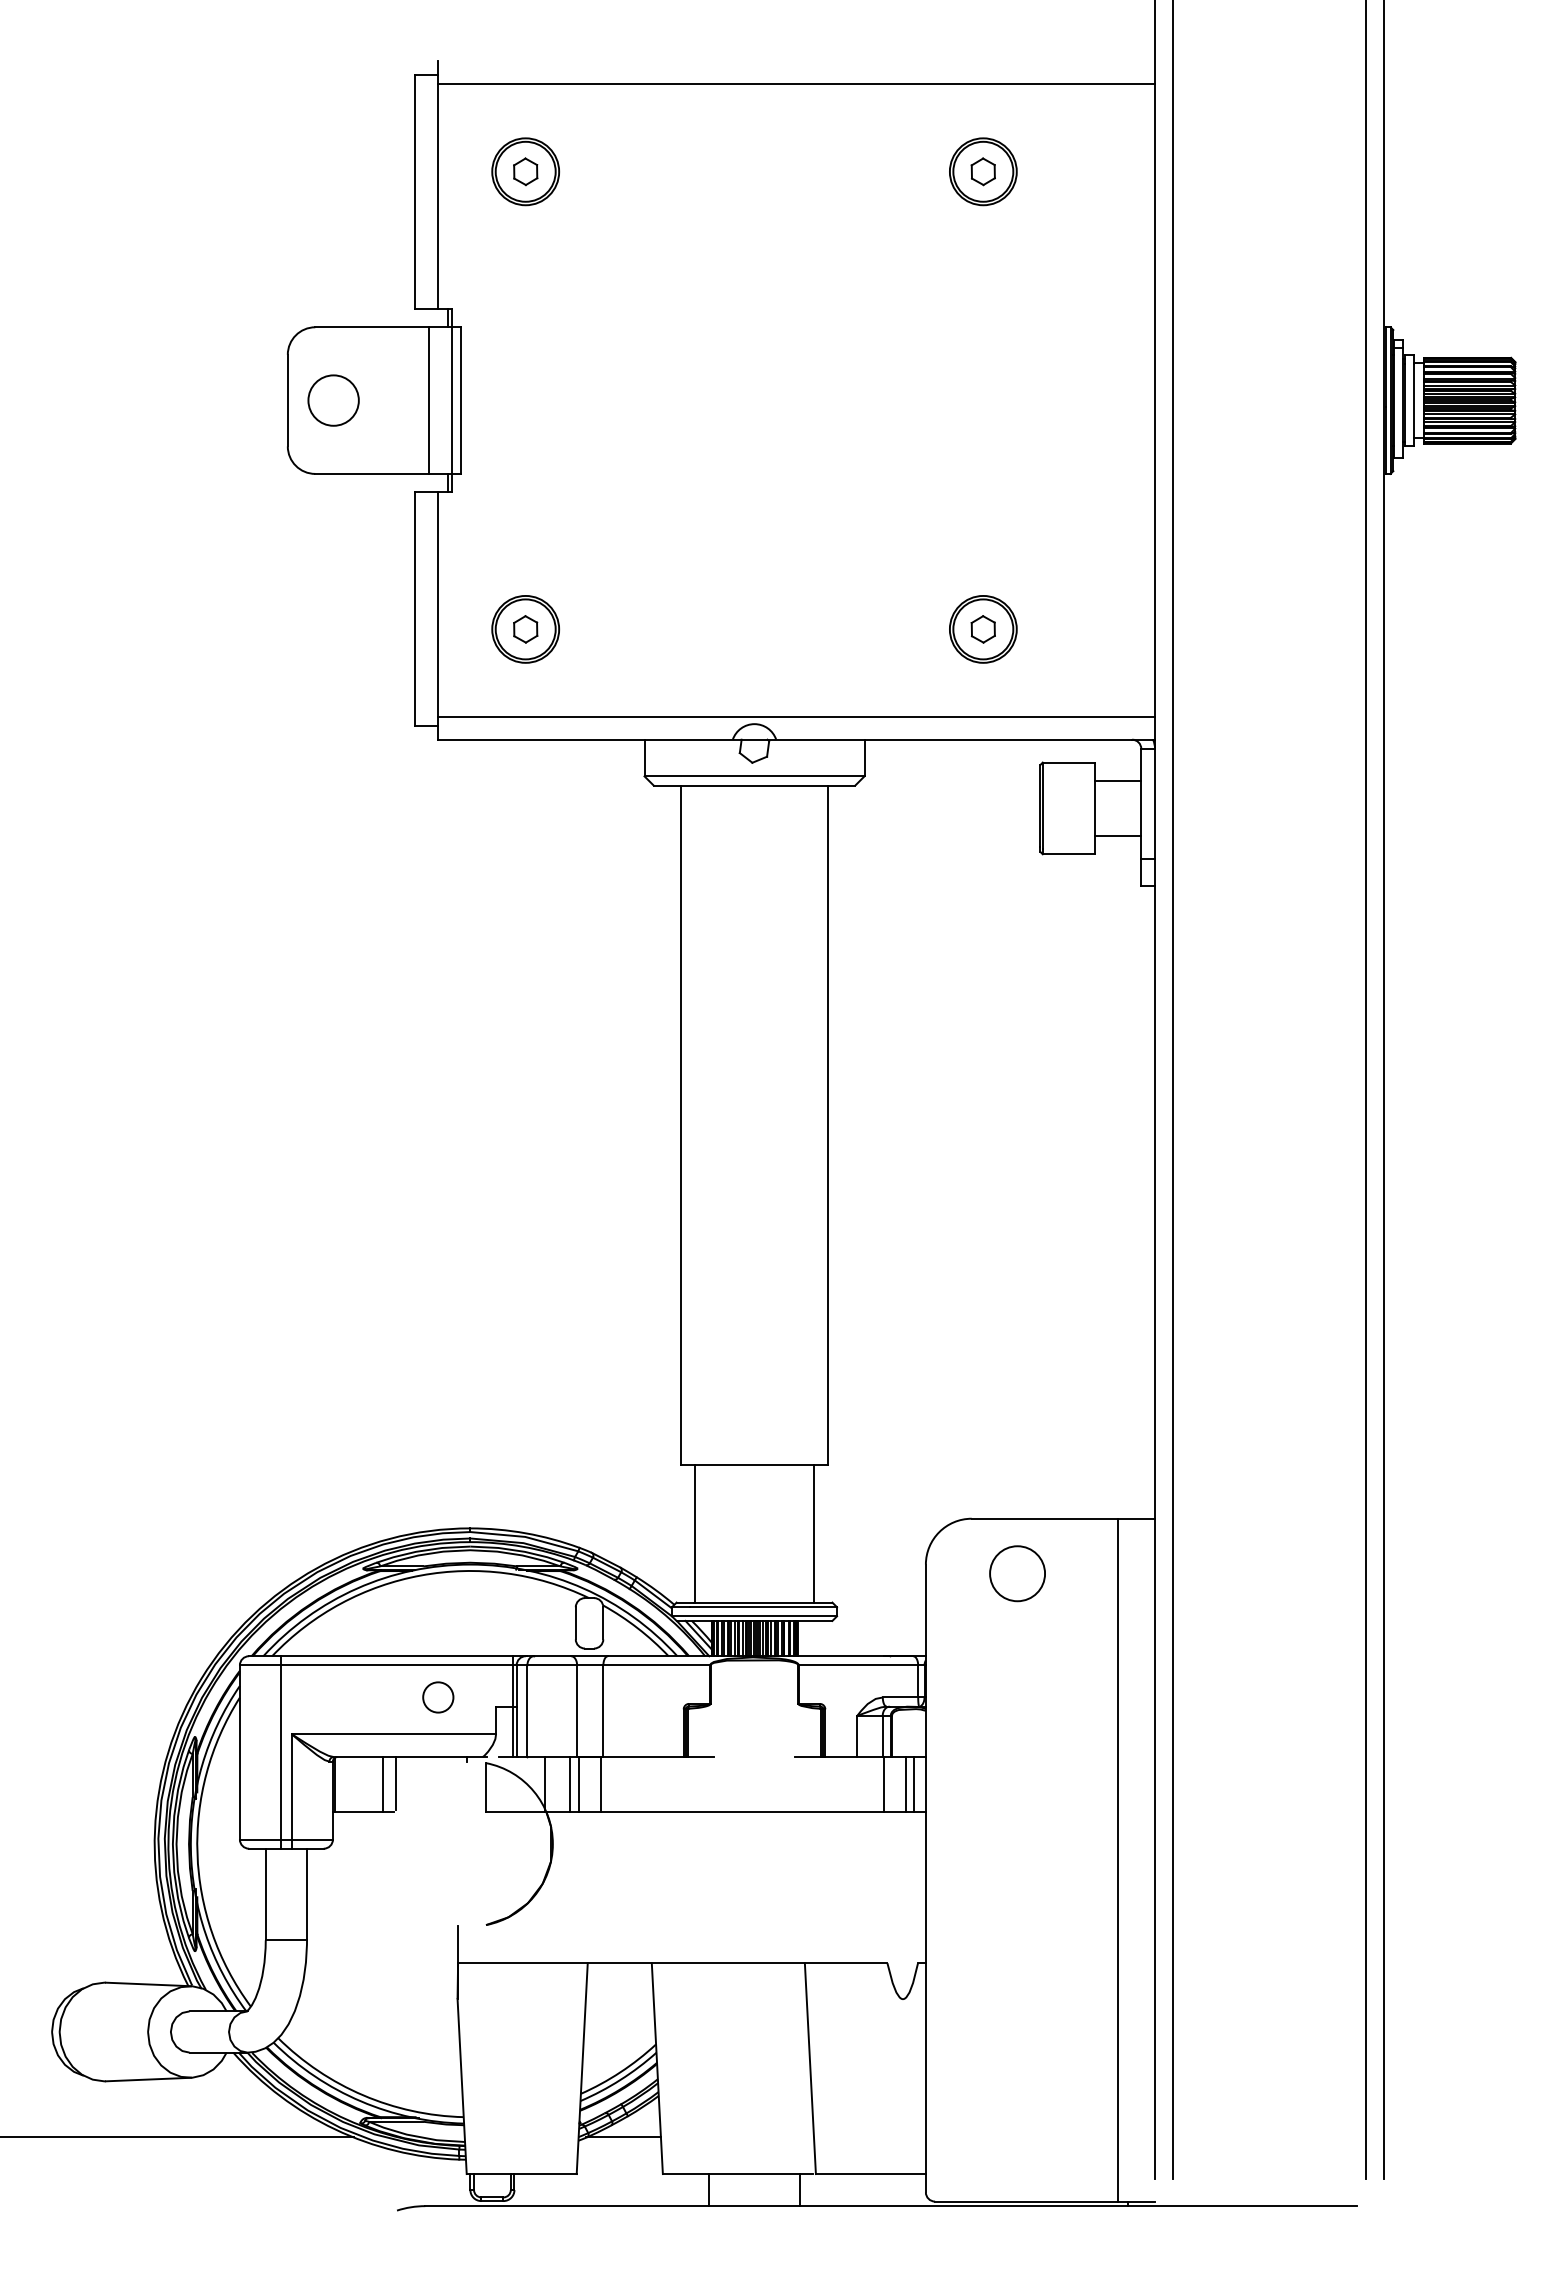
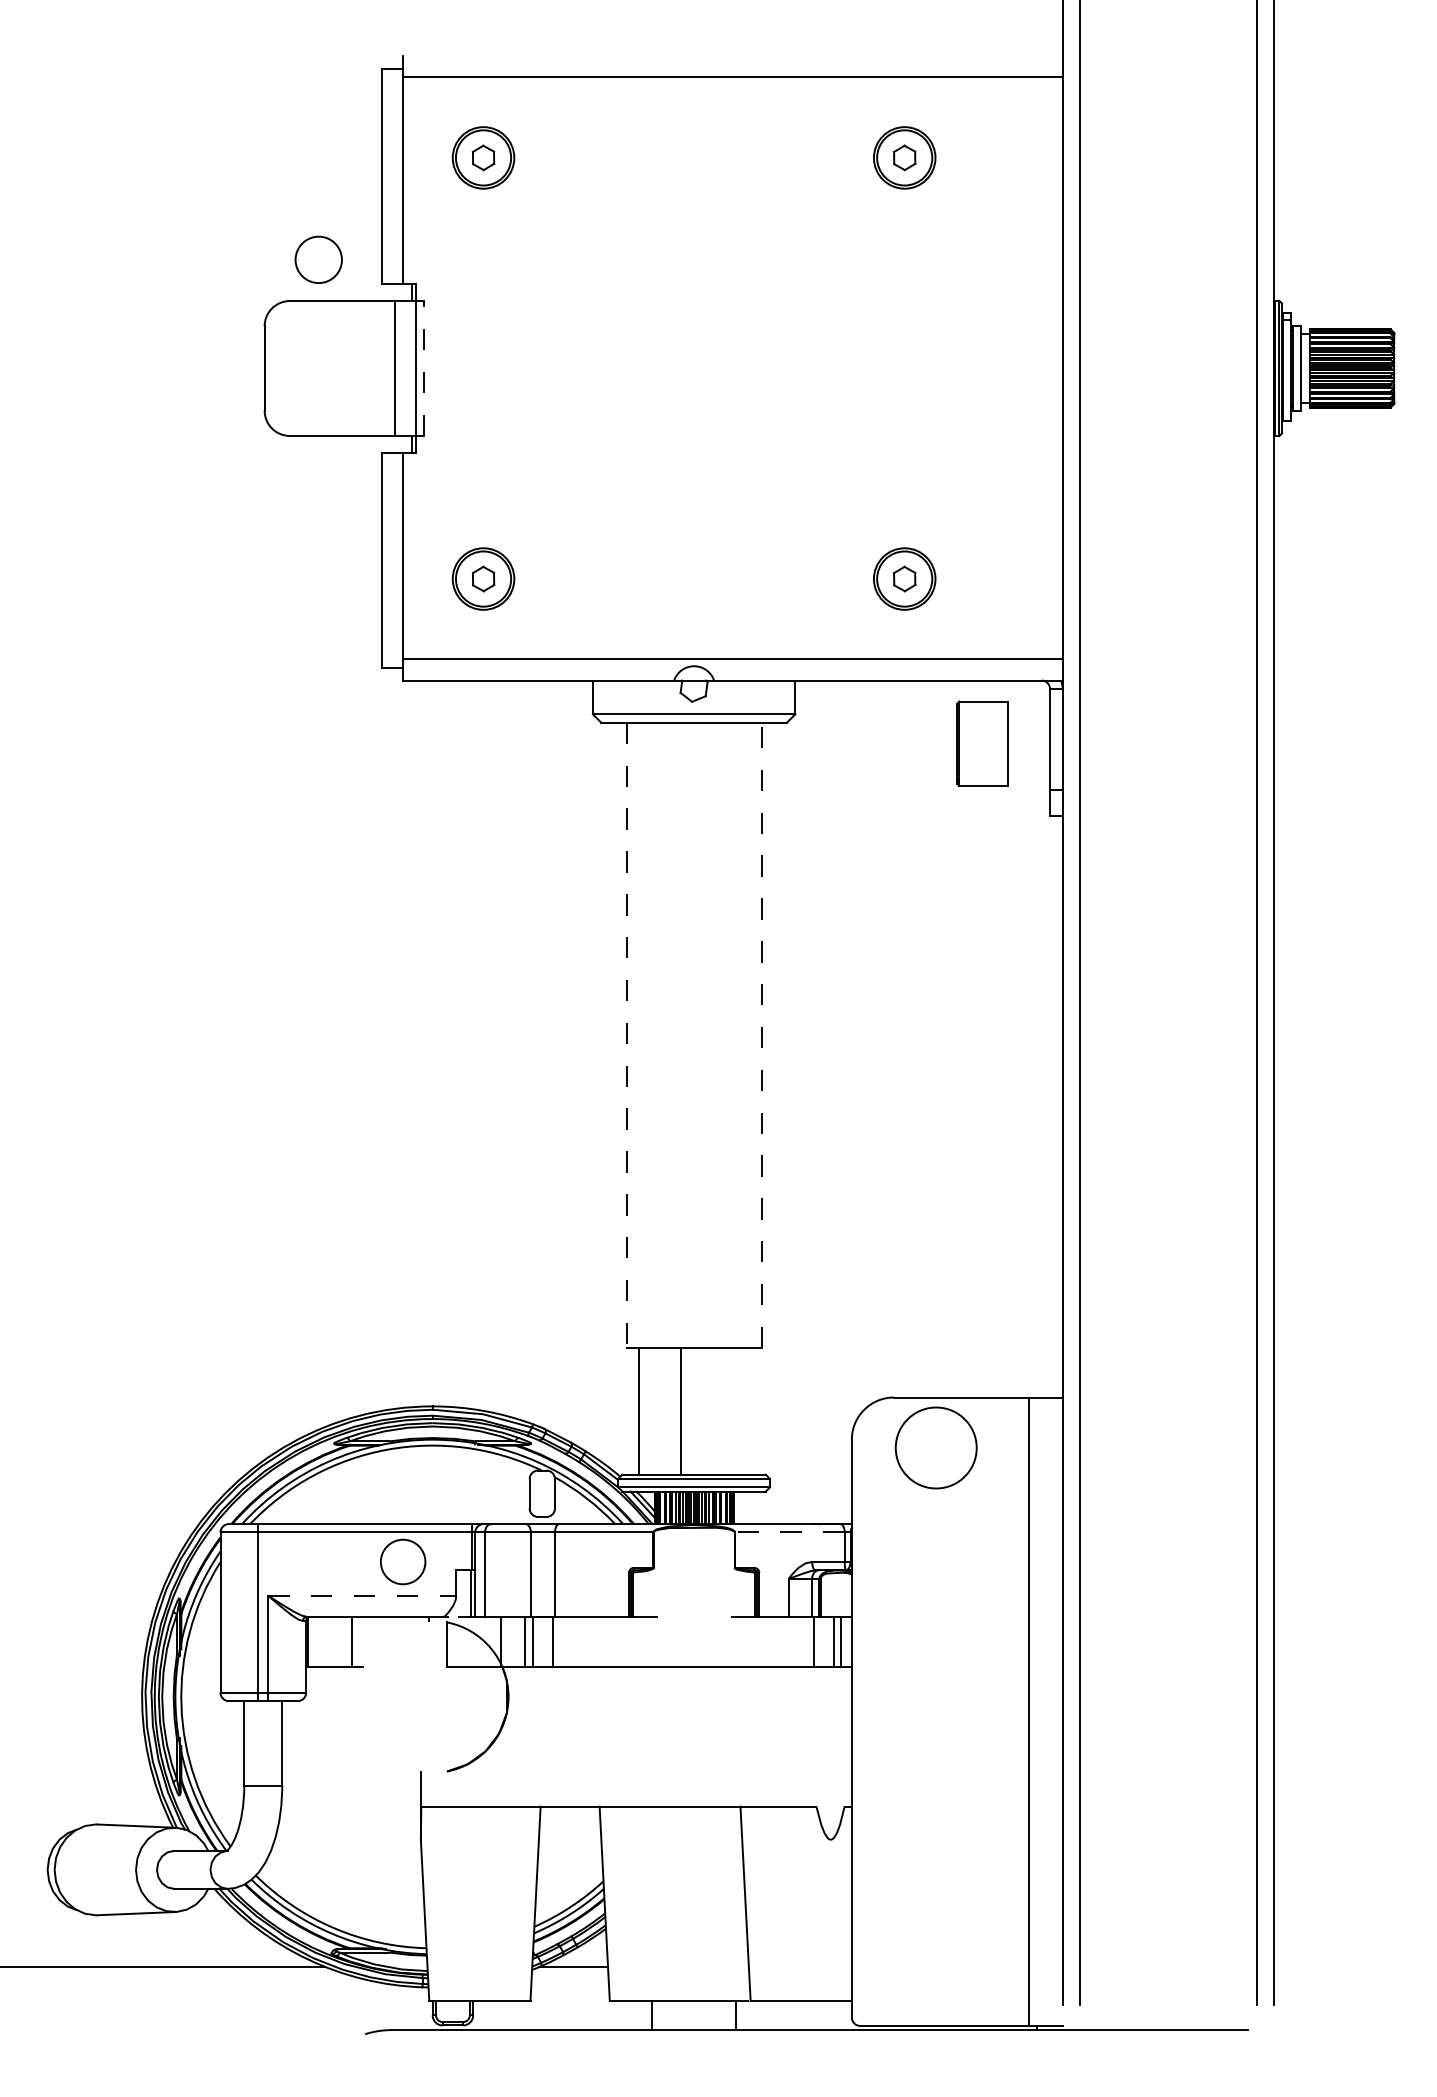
circle: (333, 400) -> (318, 259), moved
line: (461, 400) -> (424, 368), solid -> dashed
line: (1118, 780) -> (1029, 718), removed
line: (1118, 835) -> (1029, 768), removed
line: (681, 1125) -> (626, 1035), solid -> dashed
line: (827, 1125) -> (761, 1035), solid -> dashed
line: (814, 1533) -> (681, 1411), moved
circle: (1017, 1573) -> (936, 1447), size x1.6
line: (858, 1665) -> (789, 1532), solid -> dashed
circle: (438, 1697) -> (403, 1562), size x1.6
line: (394, 1734) -> (362, 1596), solid -> dashed
line: (395, 1783) -> (363, 1641), removed

